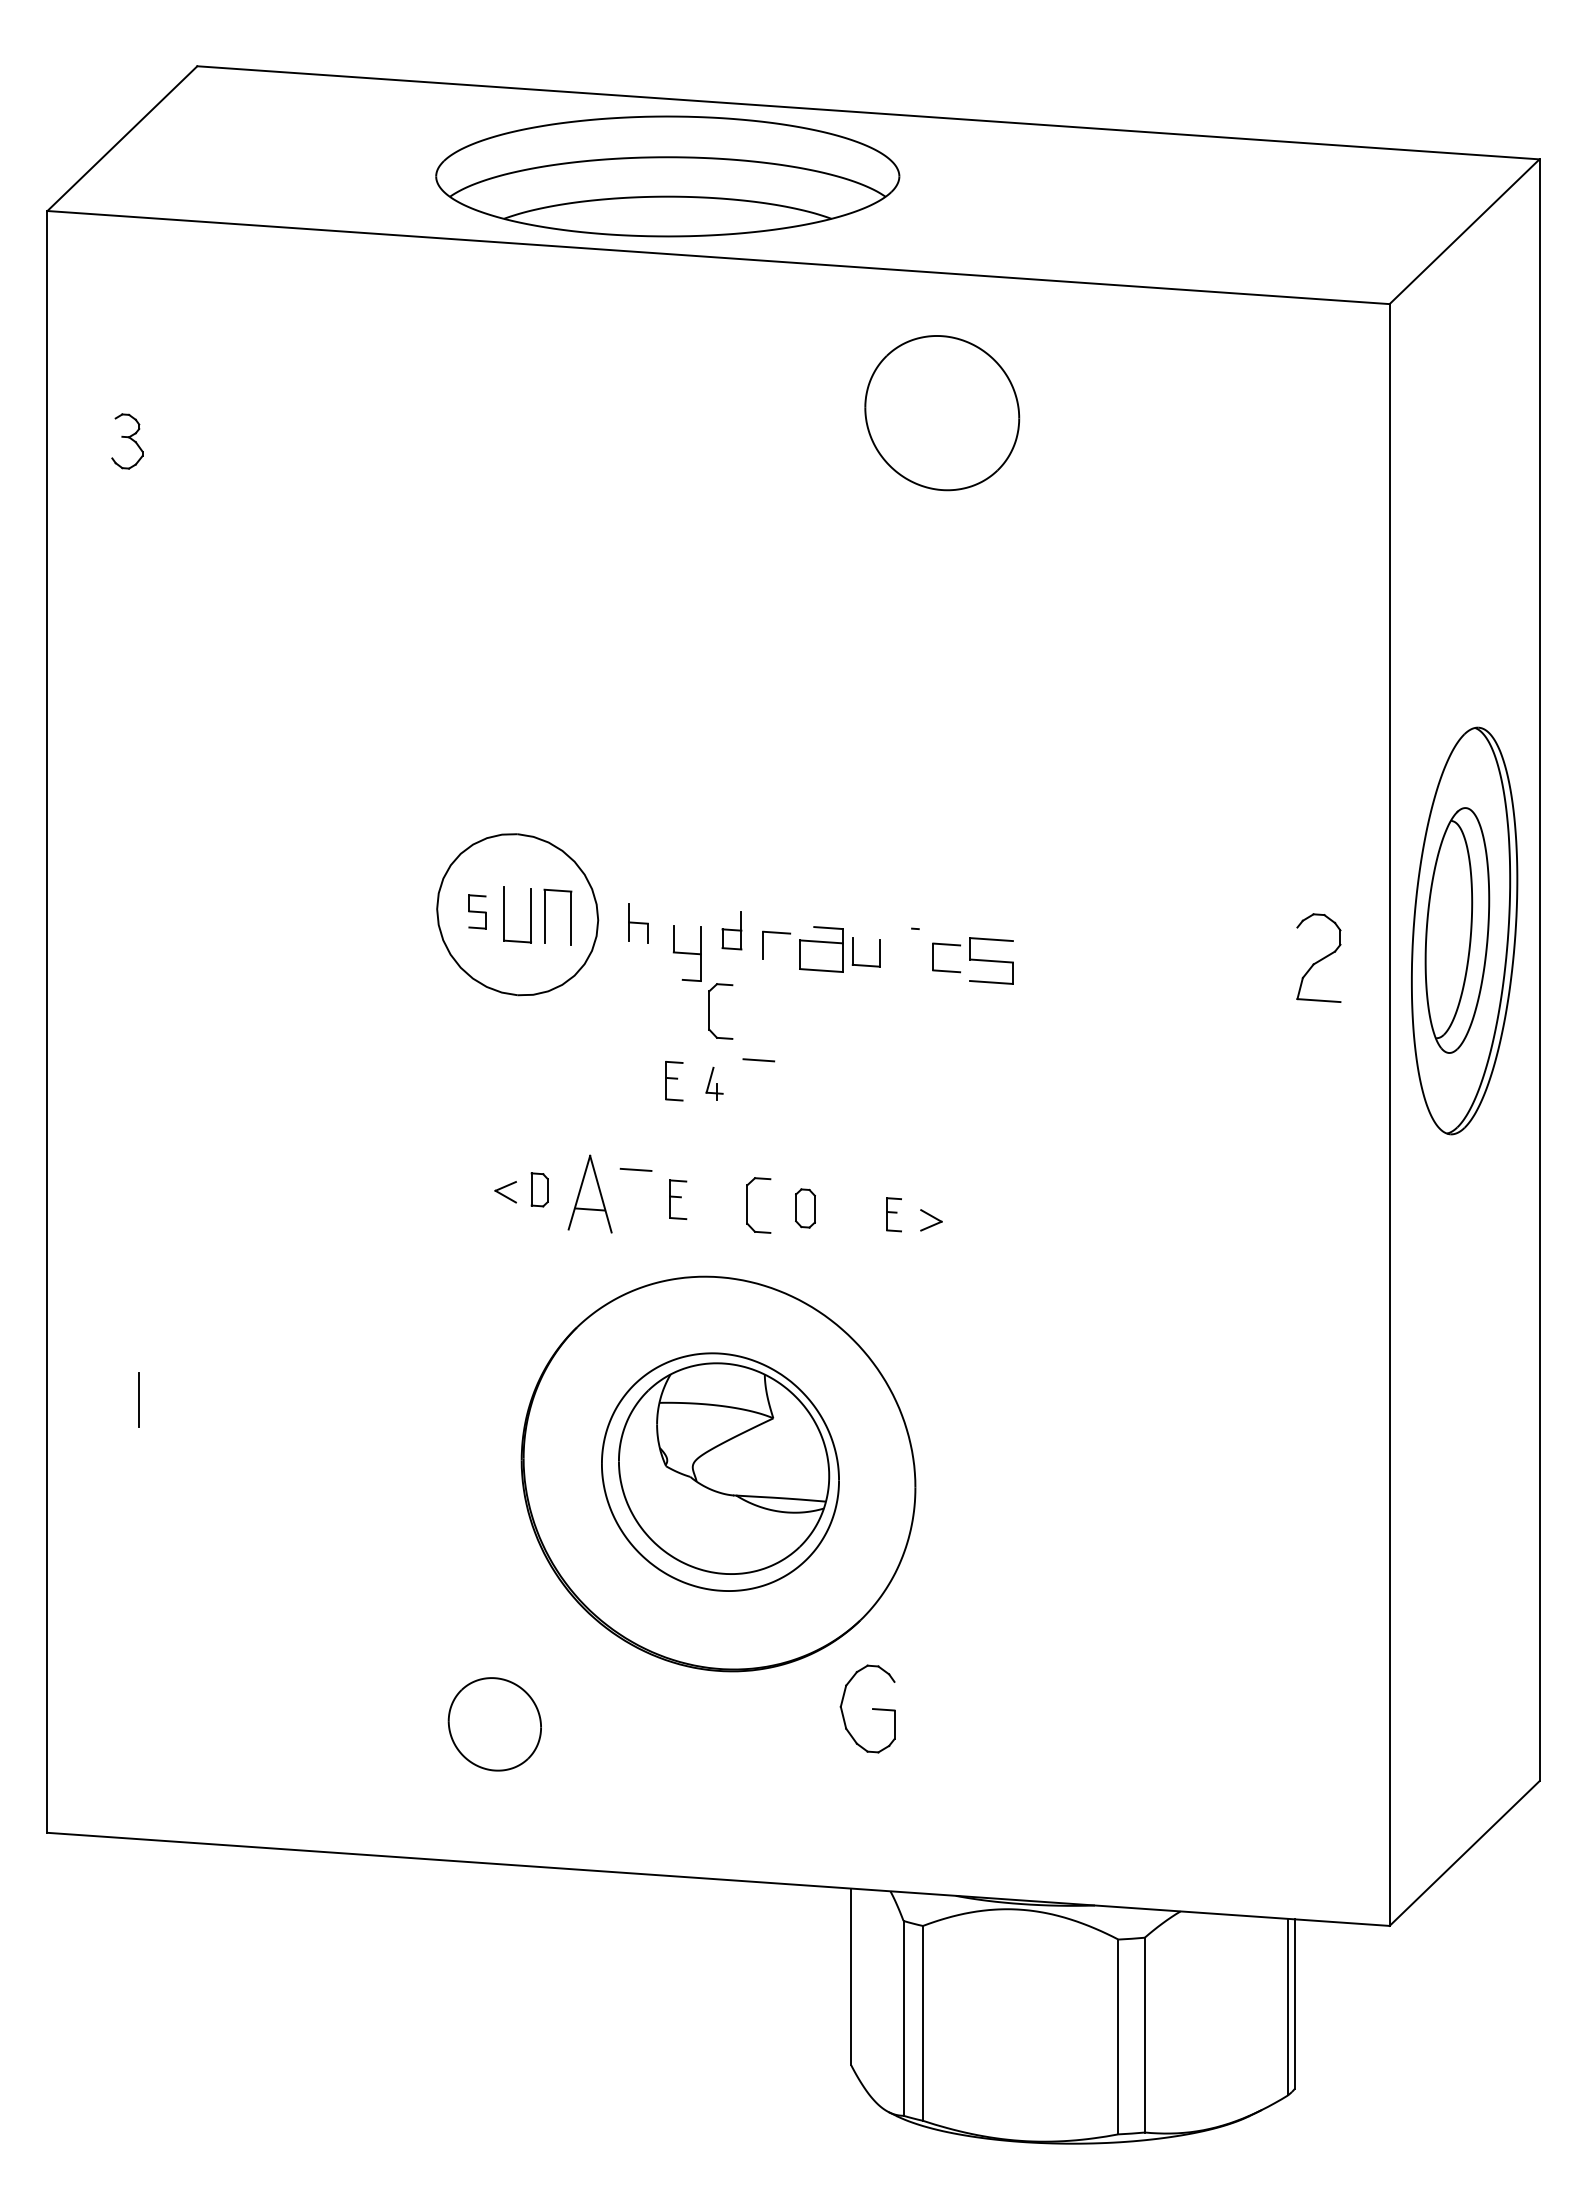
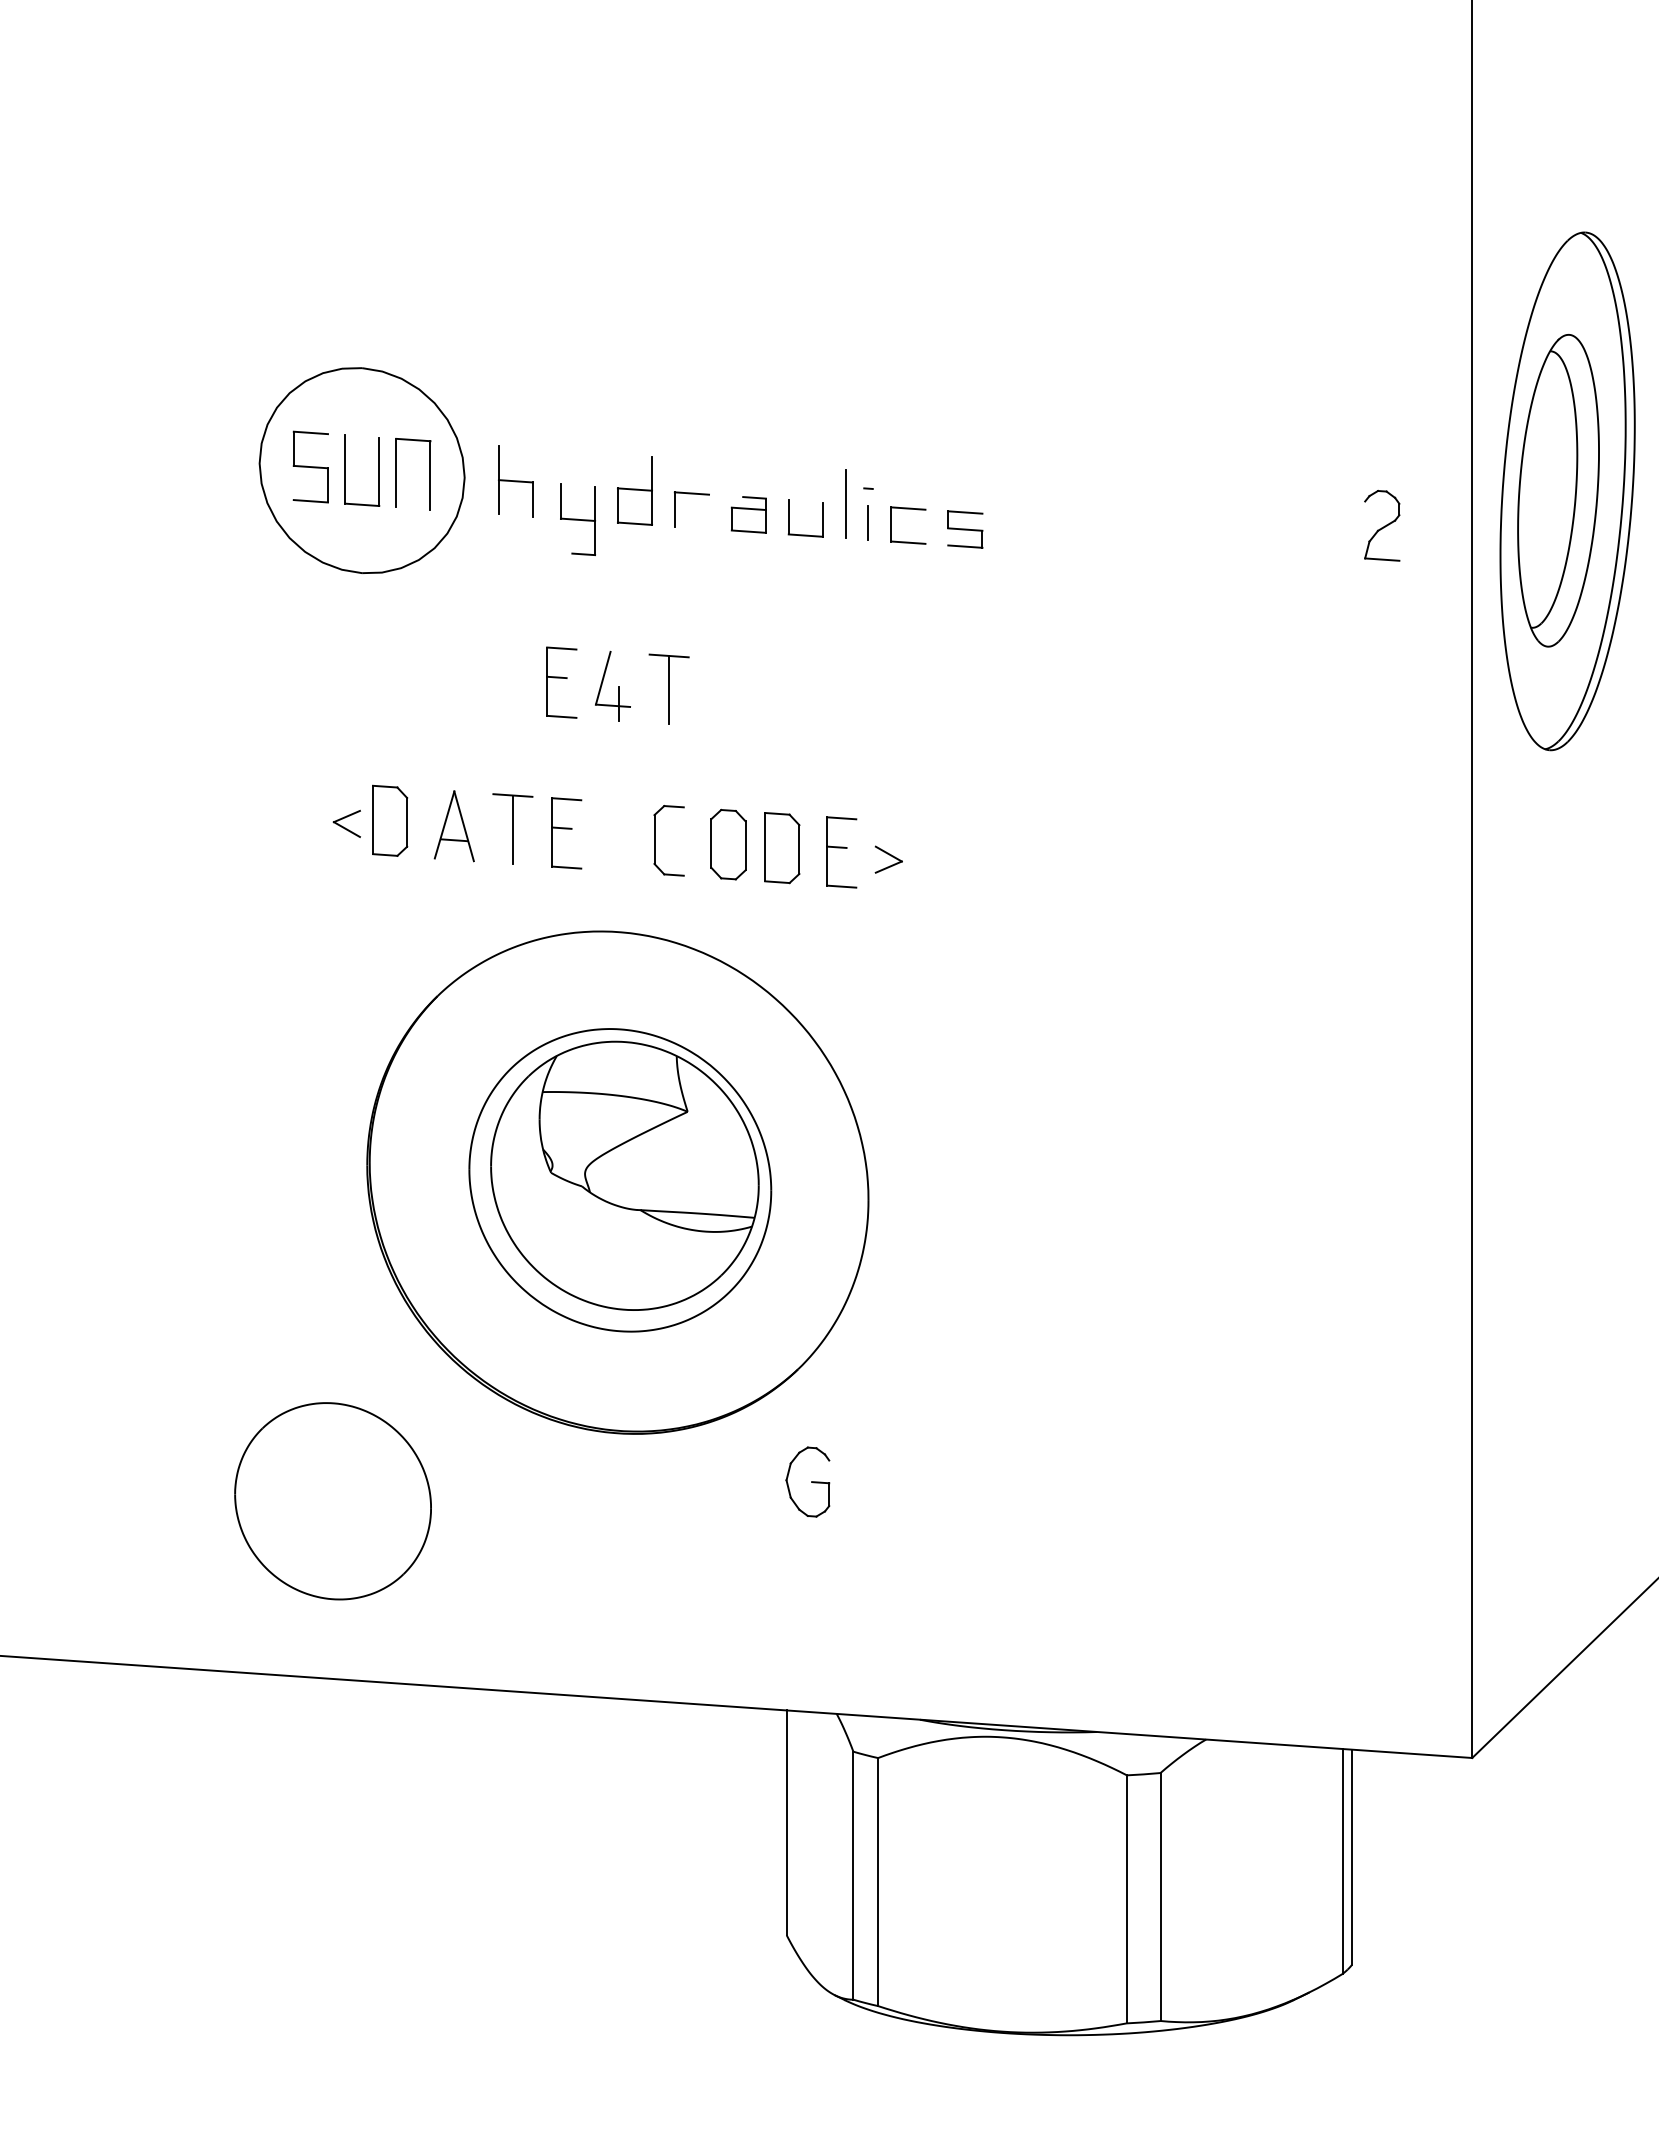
part: (477, 911) -> (310, 466), size x1.67
part: (638, 922) -> (515, 480), size x1.43
part: (731, 930) -> (634, 490), size x1.43
line: (897, 940) -> (845, 503), added
part: (821, 949) -> (748, 514), size x0.62
line: (915, 955) -> (868, 522), added
part: (1318, 957) -> (1381, 525), size x0.62
part: (991, 960) -> (965, 528), size x0.62
part: (709, 1011) -> (606, 593), removed
part: (674, 1080) -> (561, 681), size x1.43
part: (714, 1083) -> (612, 685), size x1.67
line: (758, 1086) -> (668, 689), added
part: (539, 1189) -> (389, 820), size x1.67
part: (589, 1193) -> (453, 825), size x0.71
line: (636, 1196) -> (513, 829), added
part: (677, 1199) -> (565, 833), size x1.43
part: (805, 1208) -> (728, 844), size x1.43
part: (847, 1210) -> (782, 847), added
part: (893, 1214) -> (840, 852), size x1.67
part: (867, 1709) -> (807, 1482), size x0.62
part: (494, 1724) -> (332, 1501), size x1.67

